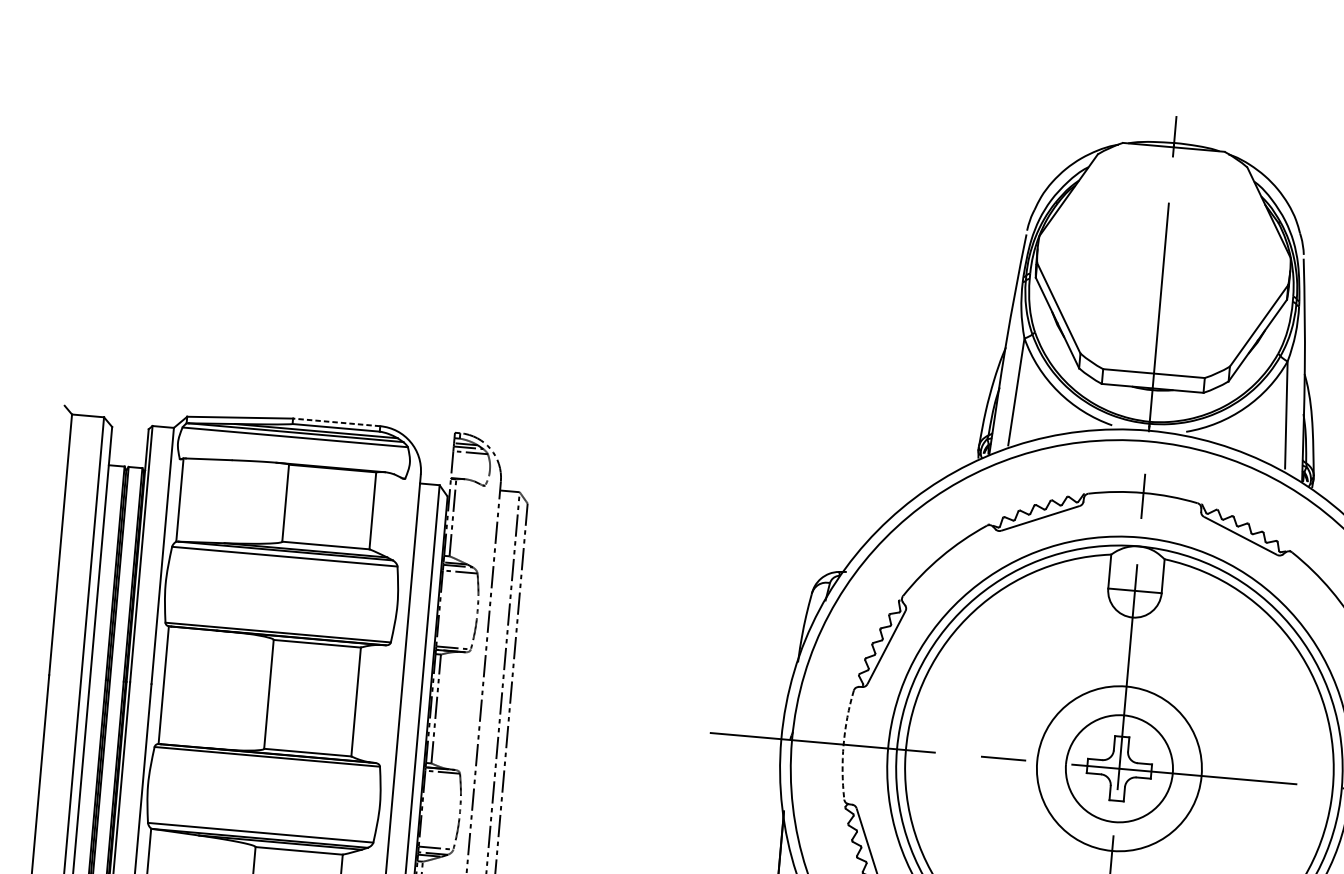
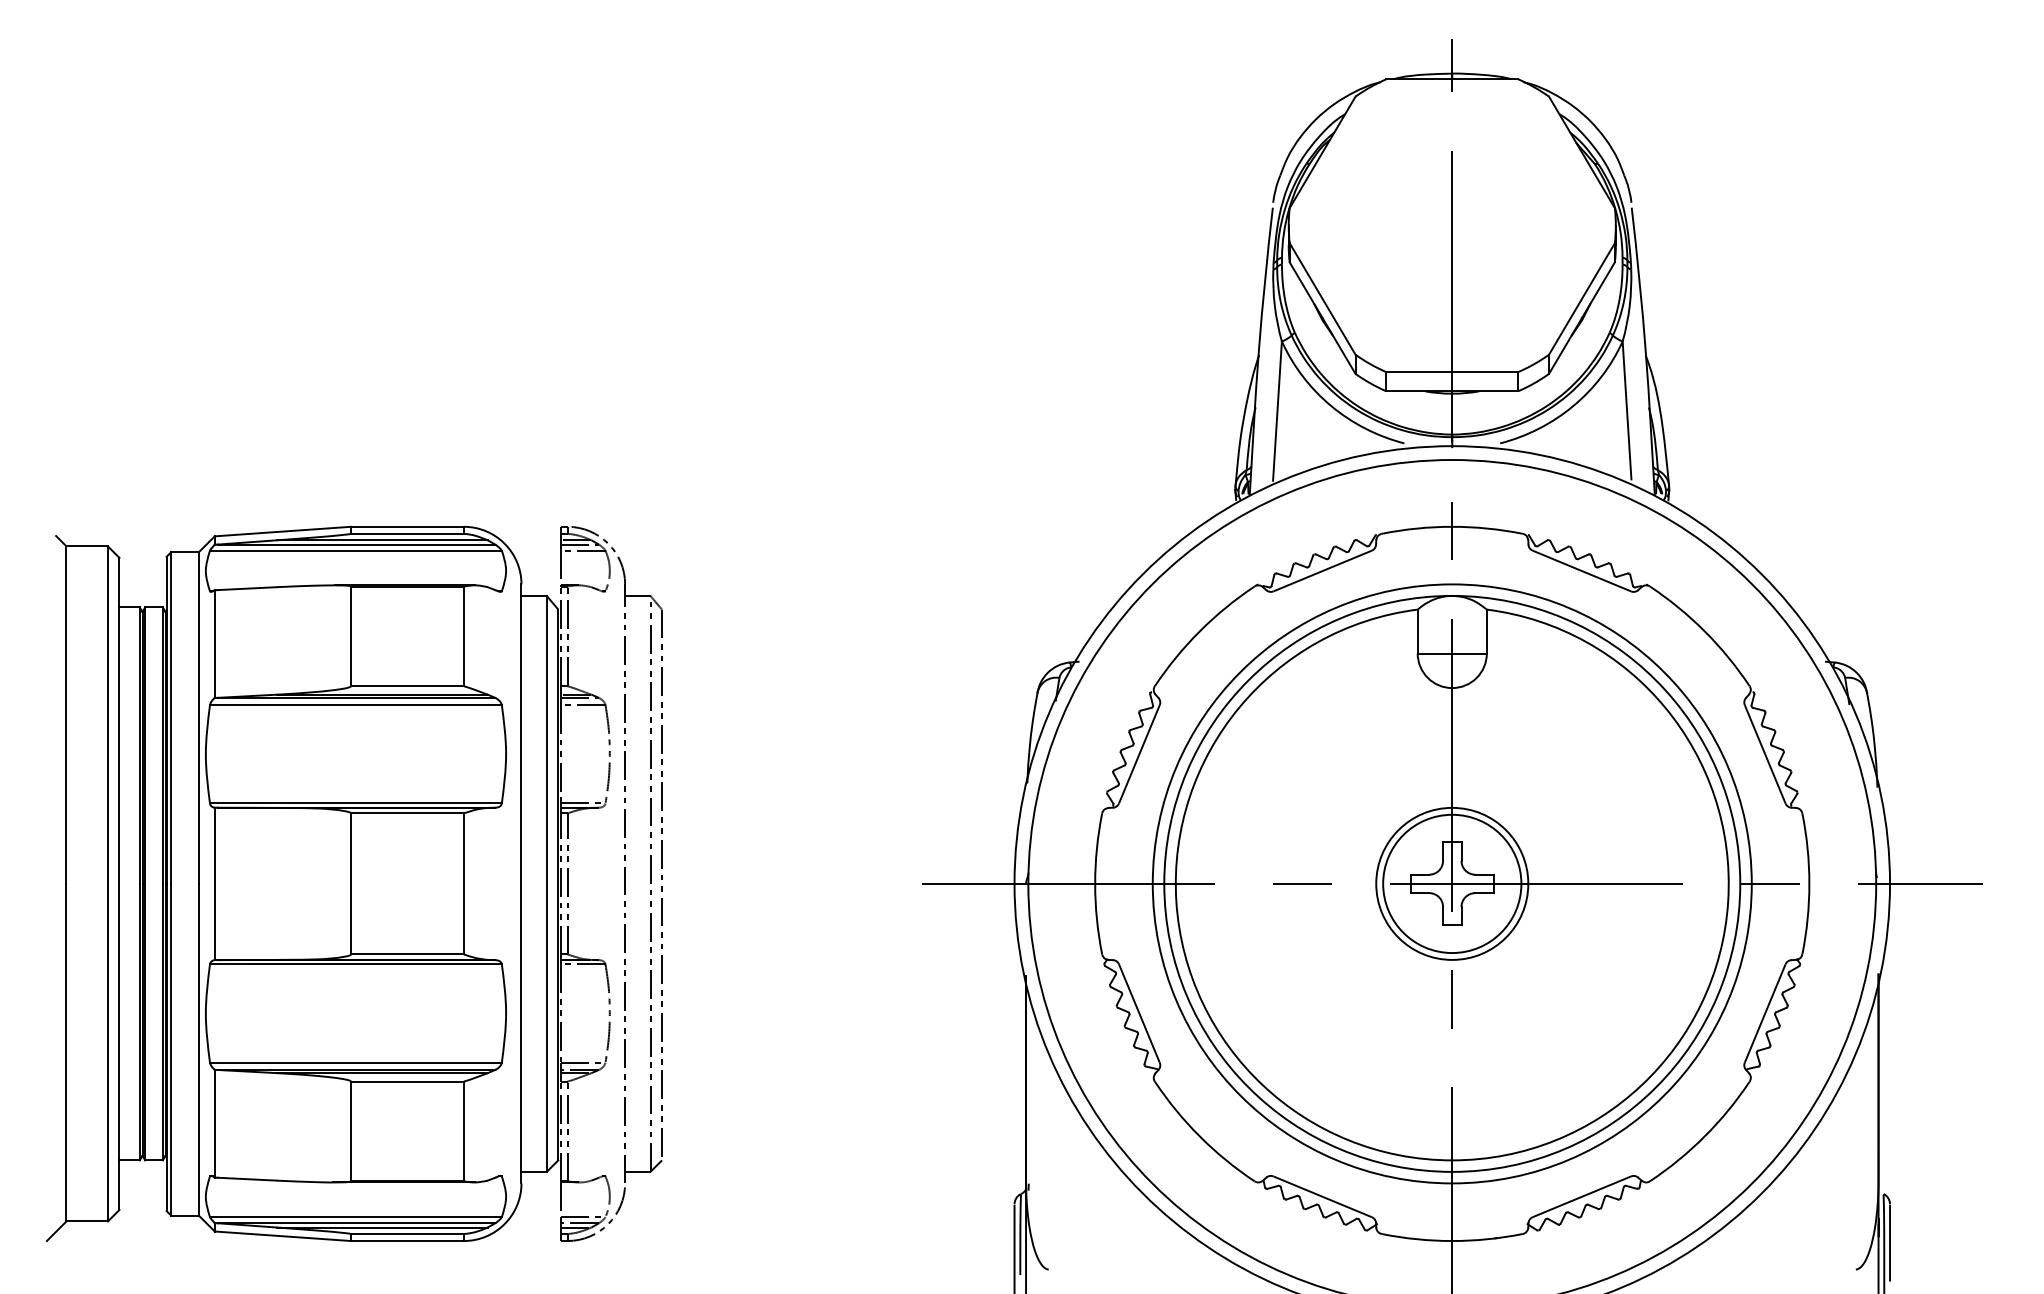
line: (335, 422) -> (406, 526), dashed -> solid
arc: (843, 744) -> (1095, 883), dashed -> solid
circle: (1119, 768) -> (1452, 883), size x0.71

